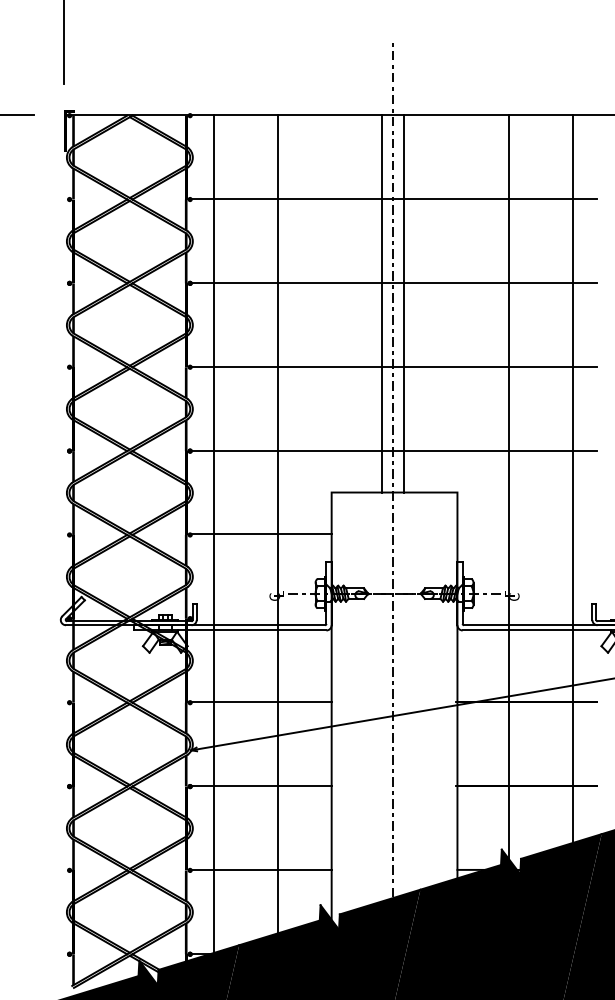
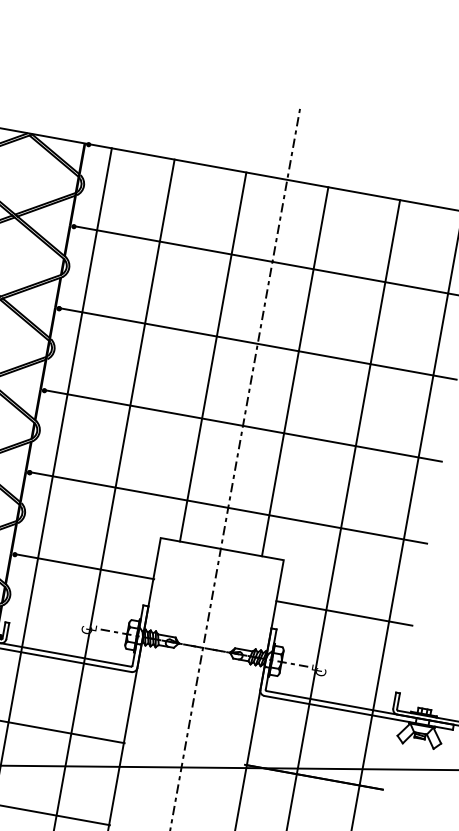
line: (382, 303) -> (213, 356), moved
line: (404, 303) -> (295, 371), moved
line: (526, 534) -> (343, 613), added

